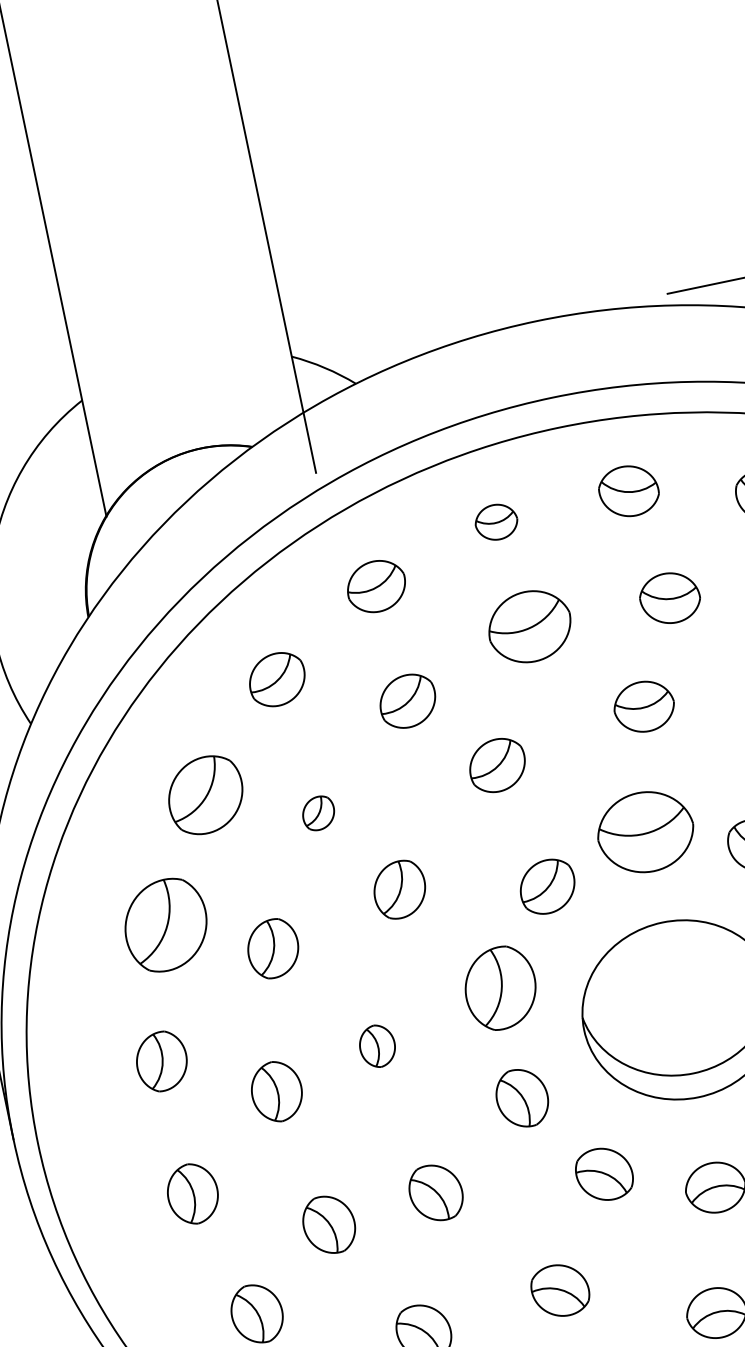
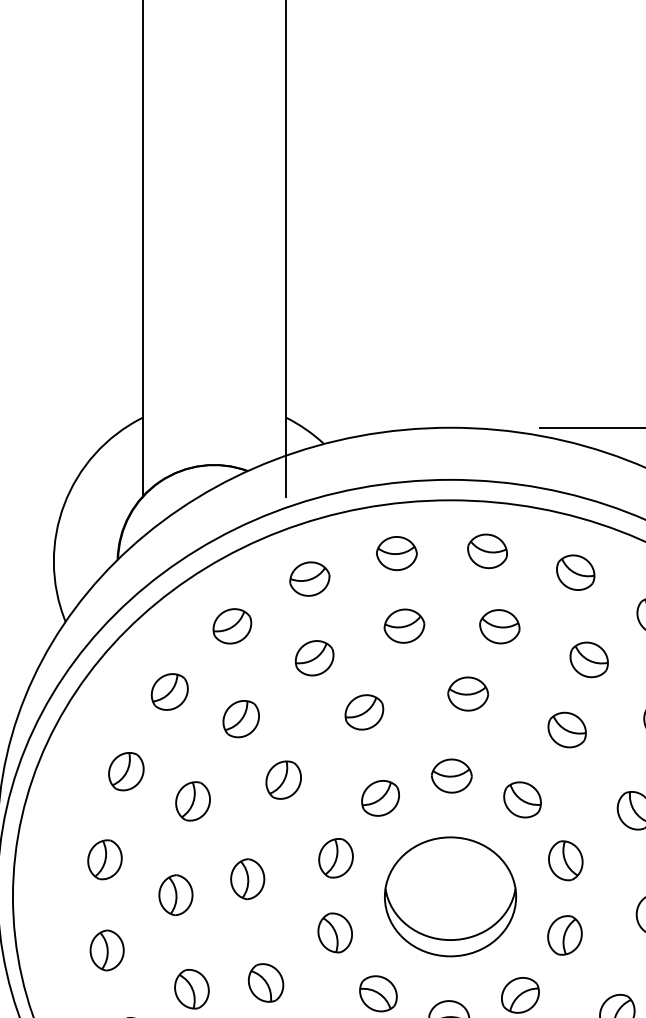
part: (495, 522) -> (396, 553), size x1.43
part: (529, 625) -> (404, 625), size x0.71
part: (204, 794) -> (169, 691), size x0.71
part: (317, 813) -> (240, 719), size x1.67
part: (644, 831) -> (451, 775), size x0.62
part: (166, 925) -> (126, 771), size x0.62
part: (499, 988) -> (335, 858), size x0.71
part: (377, 1046) -> (247, 879), size x1.43

